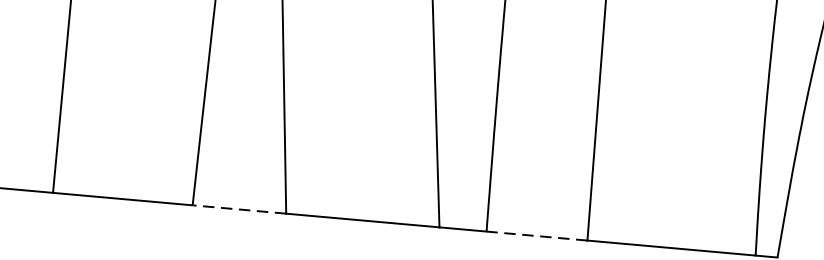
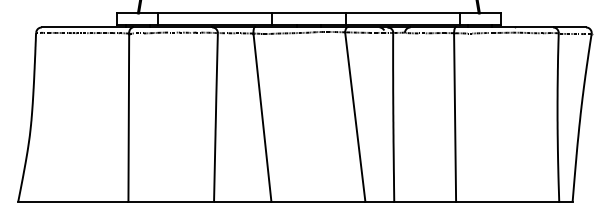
line: (239, 209) -> (242, 201), dashed -> solid
line: (537, 235) -> (425, 201), dashed -> solid

